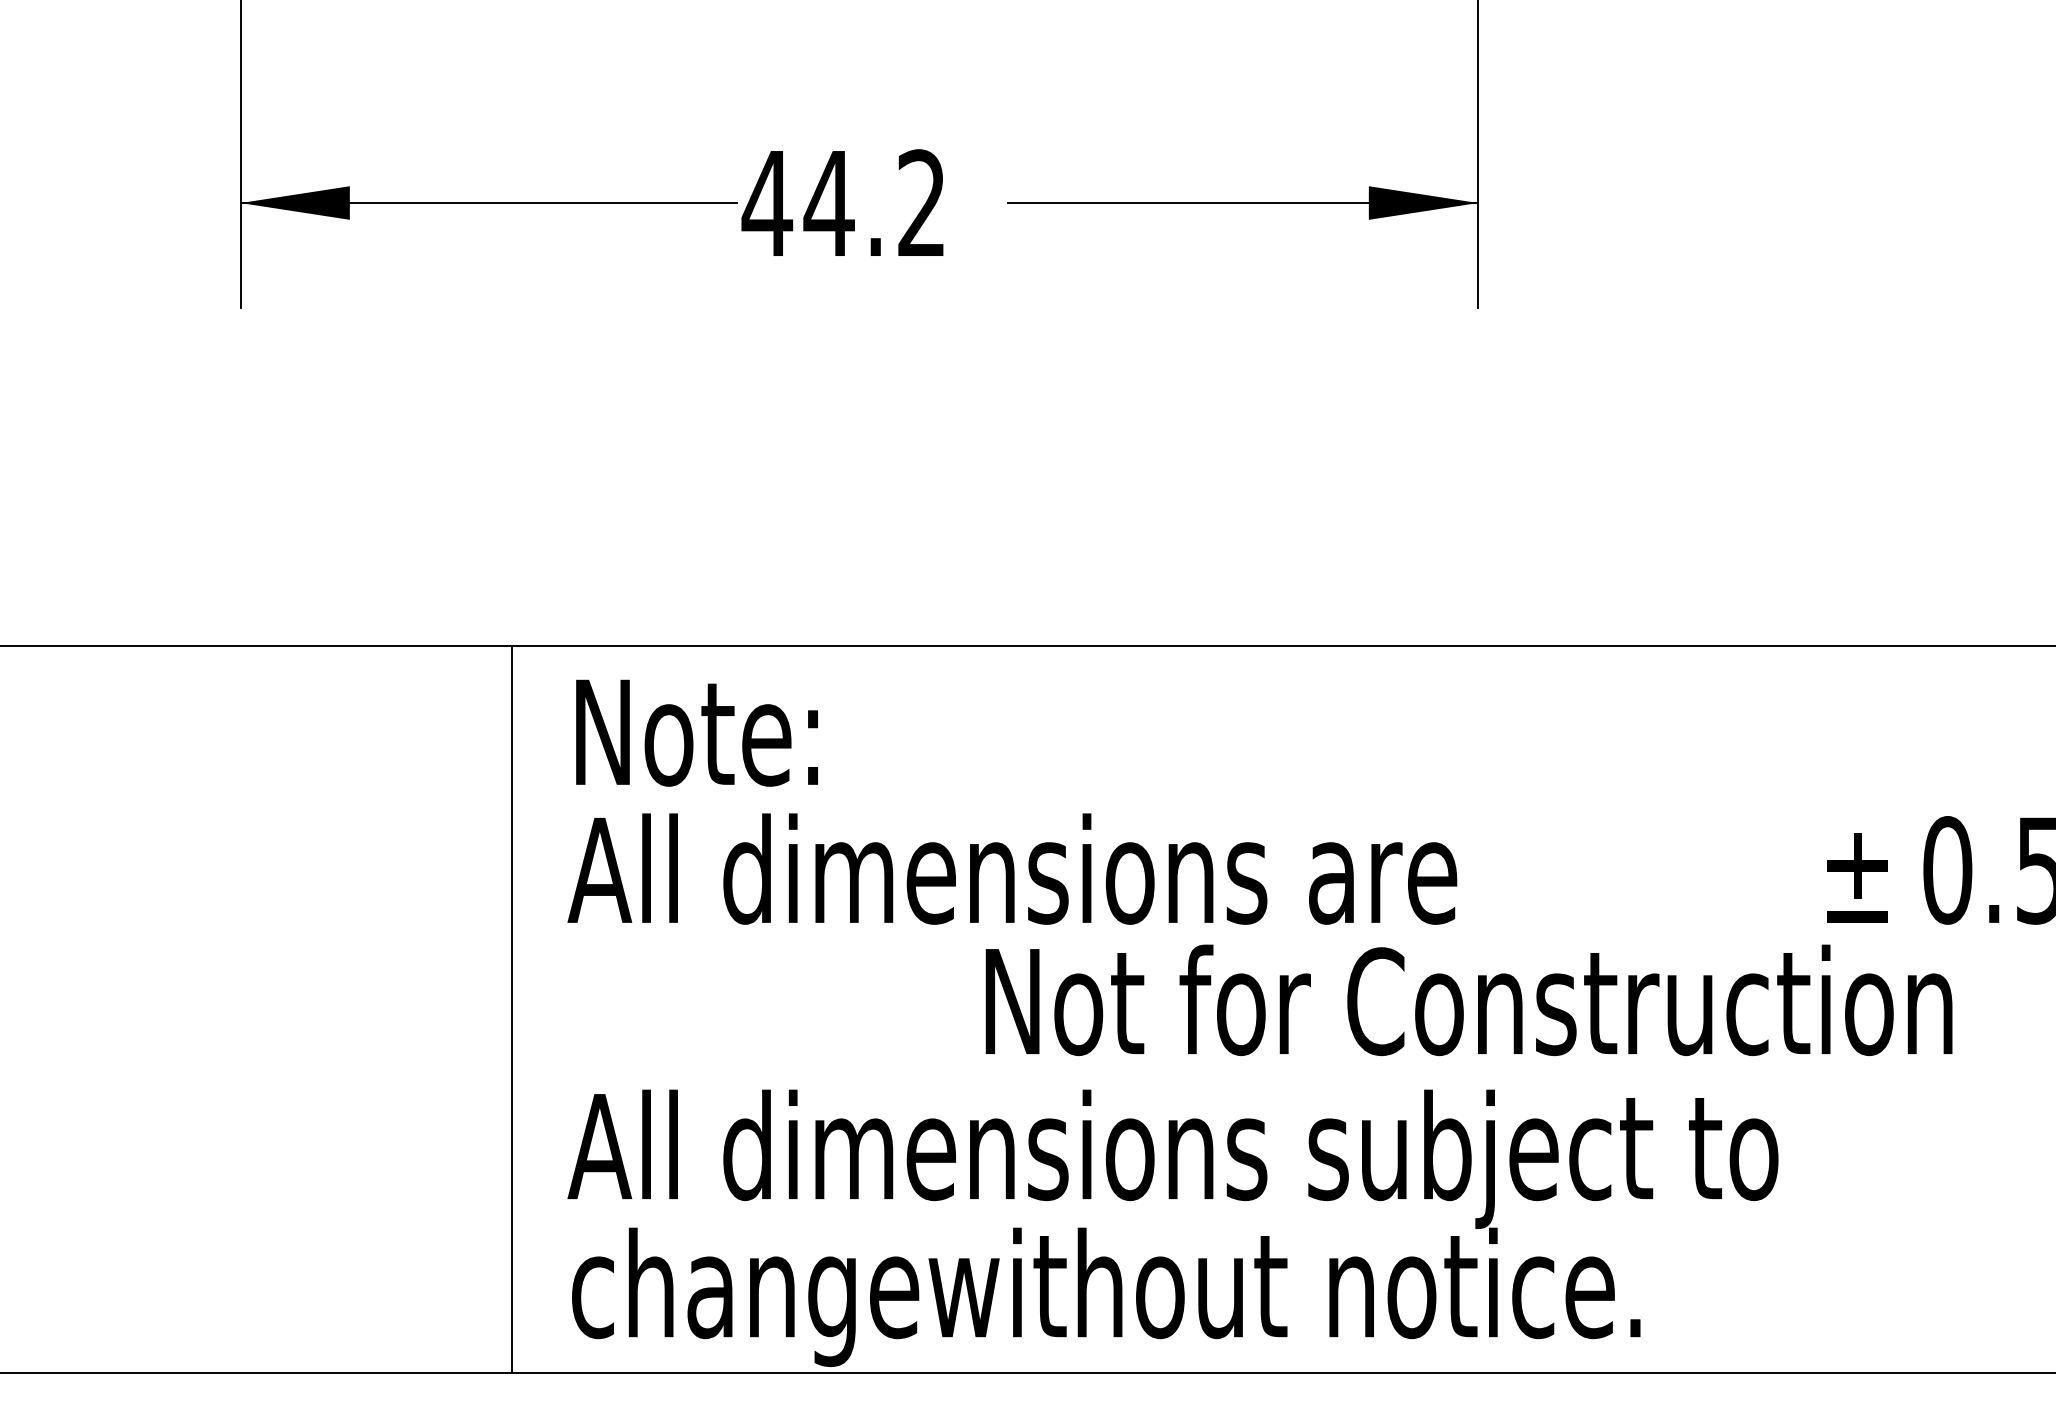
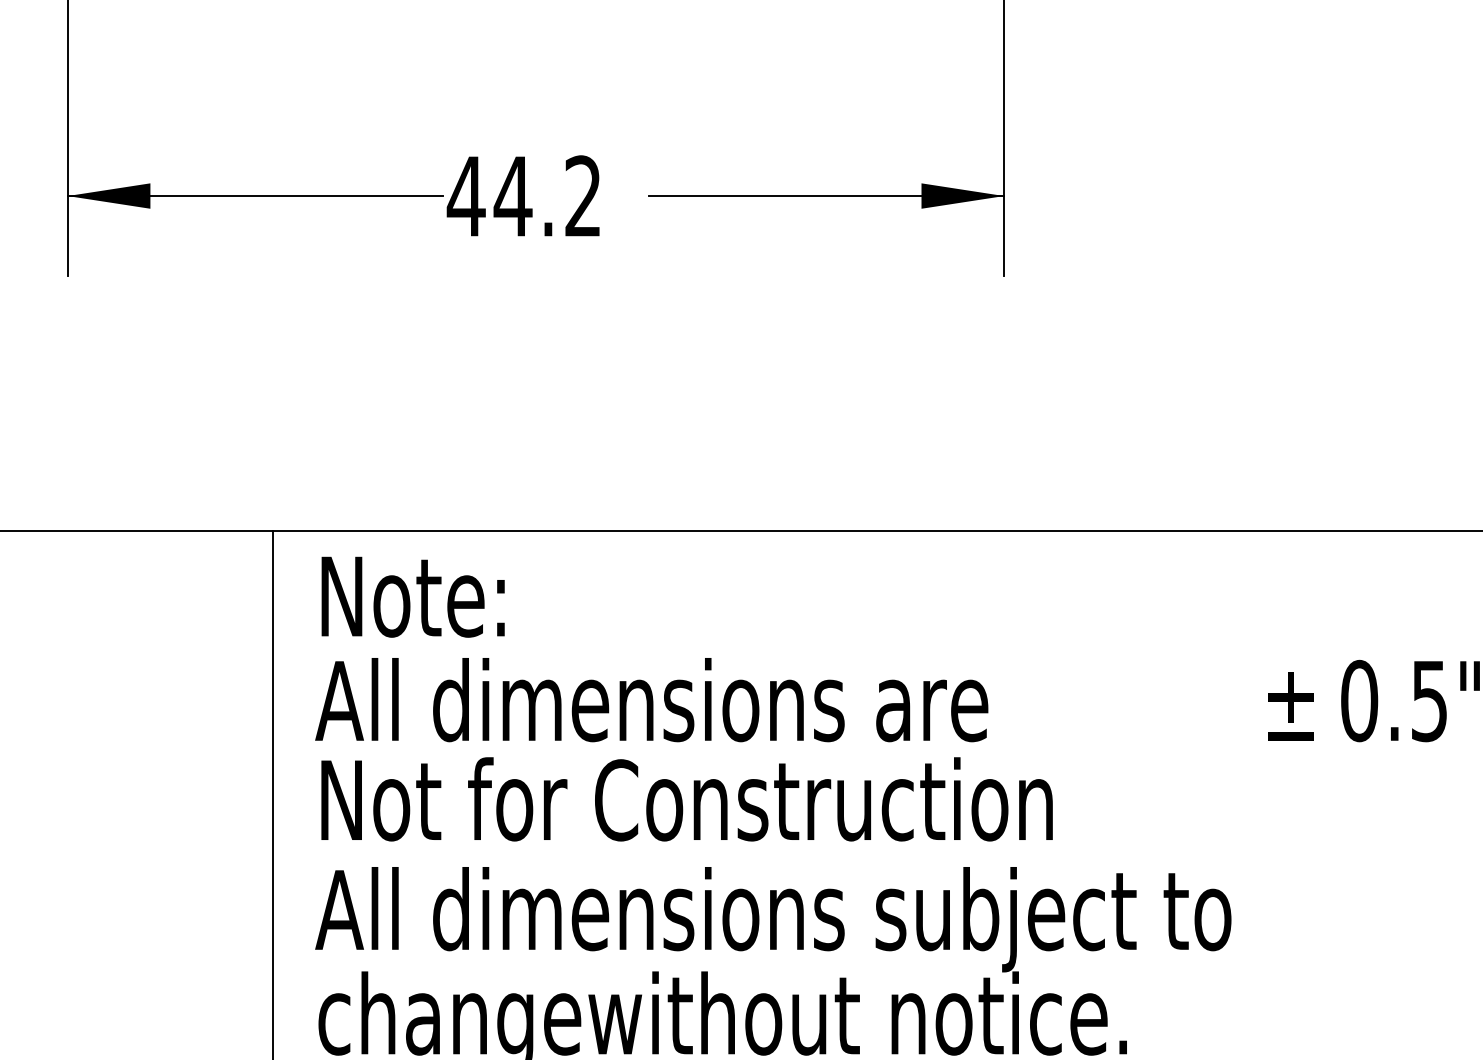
text: (1468, 1000) -> (686, 799), moved

